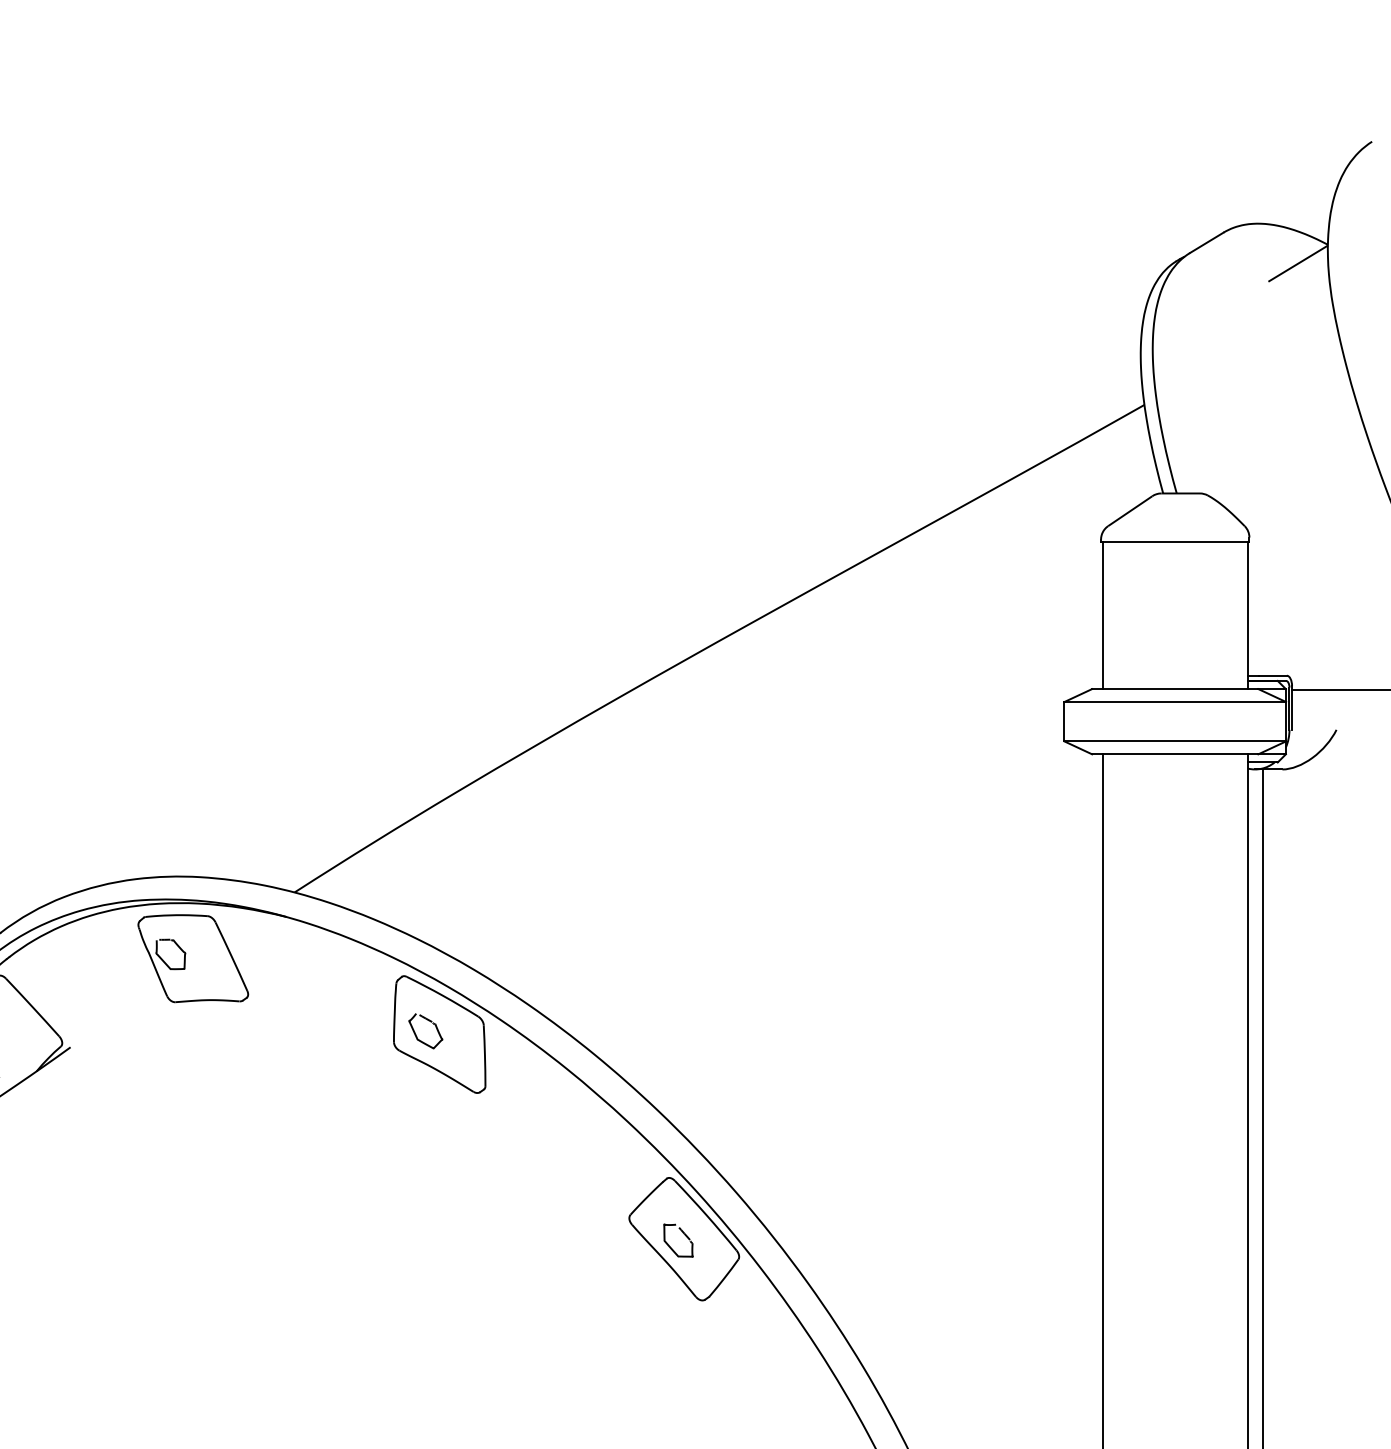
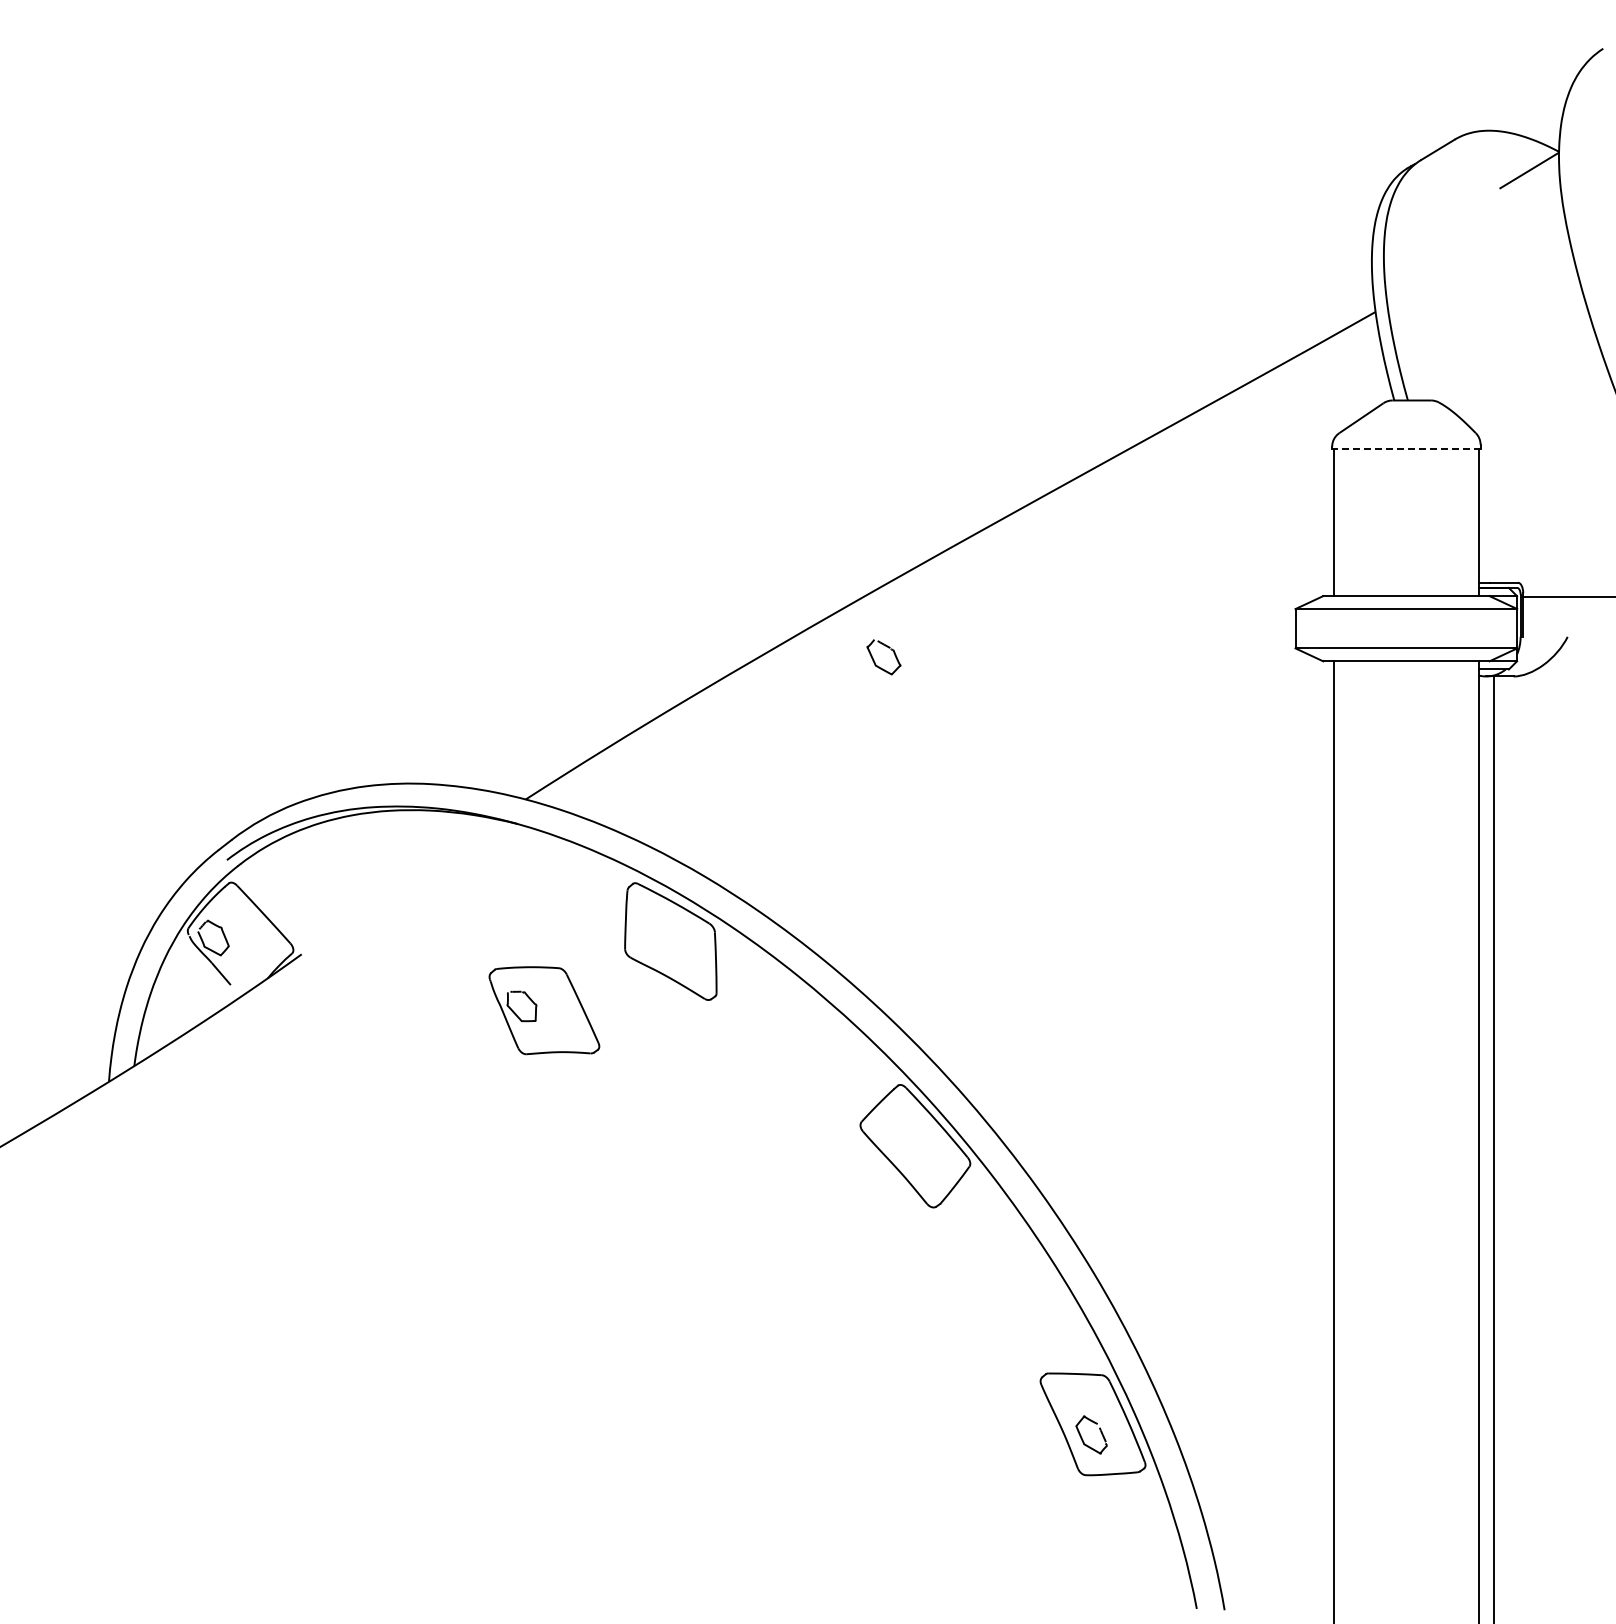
line: (1174, 542) -> (1405, 449), solid -> dashed
part: (193, 958) -> (544, 1010), moved
part: (417, 1036) -> (875, 662), moved
part: (684, 1235) -> (915, 1142), removed

